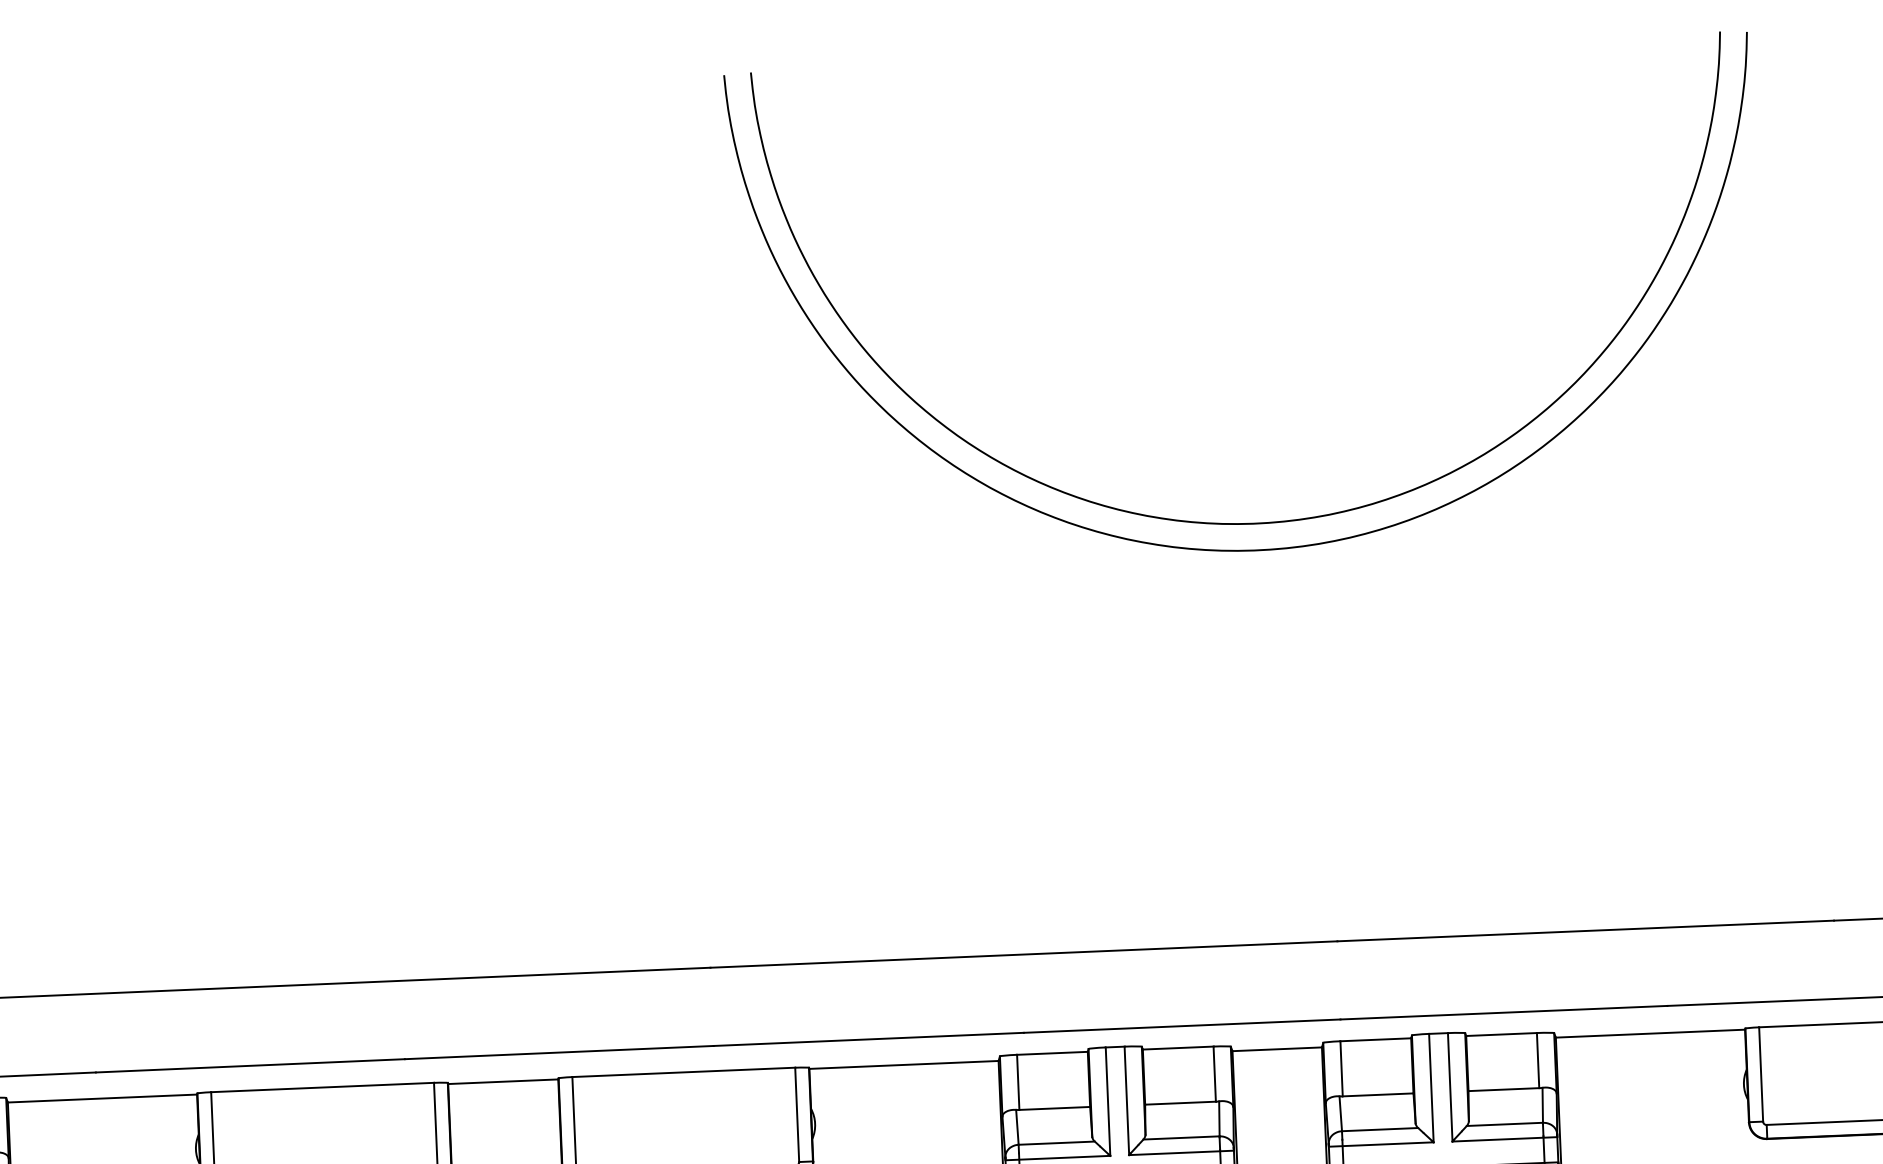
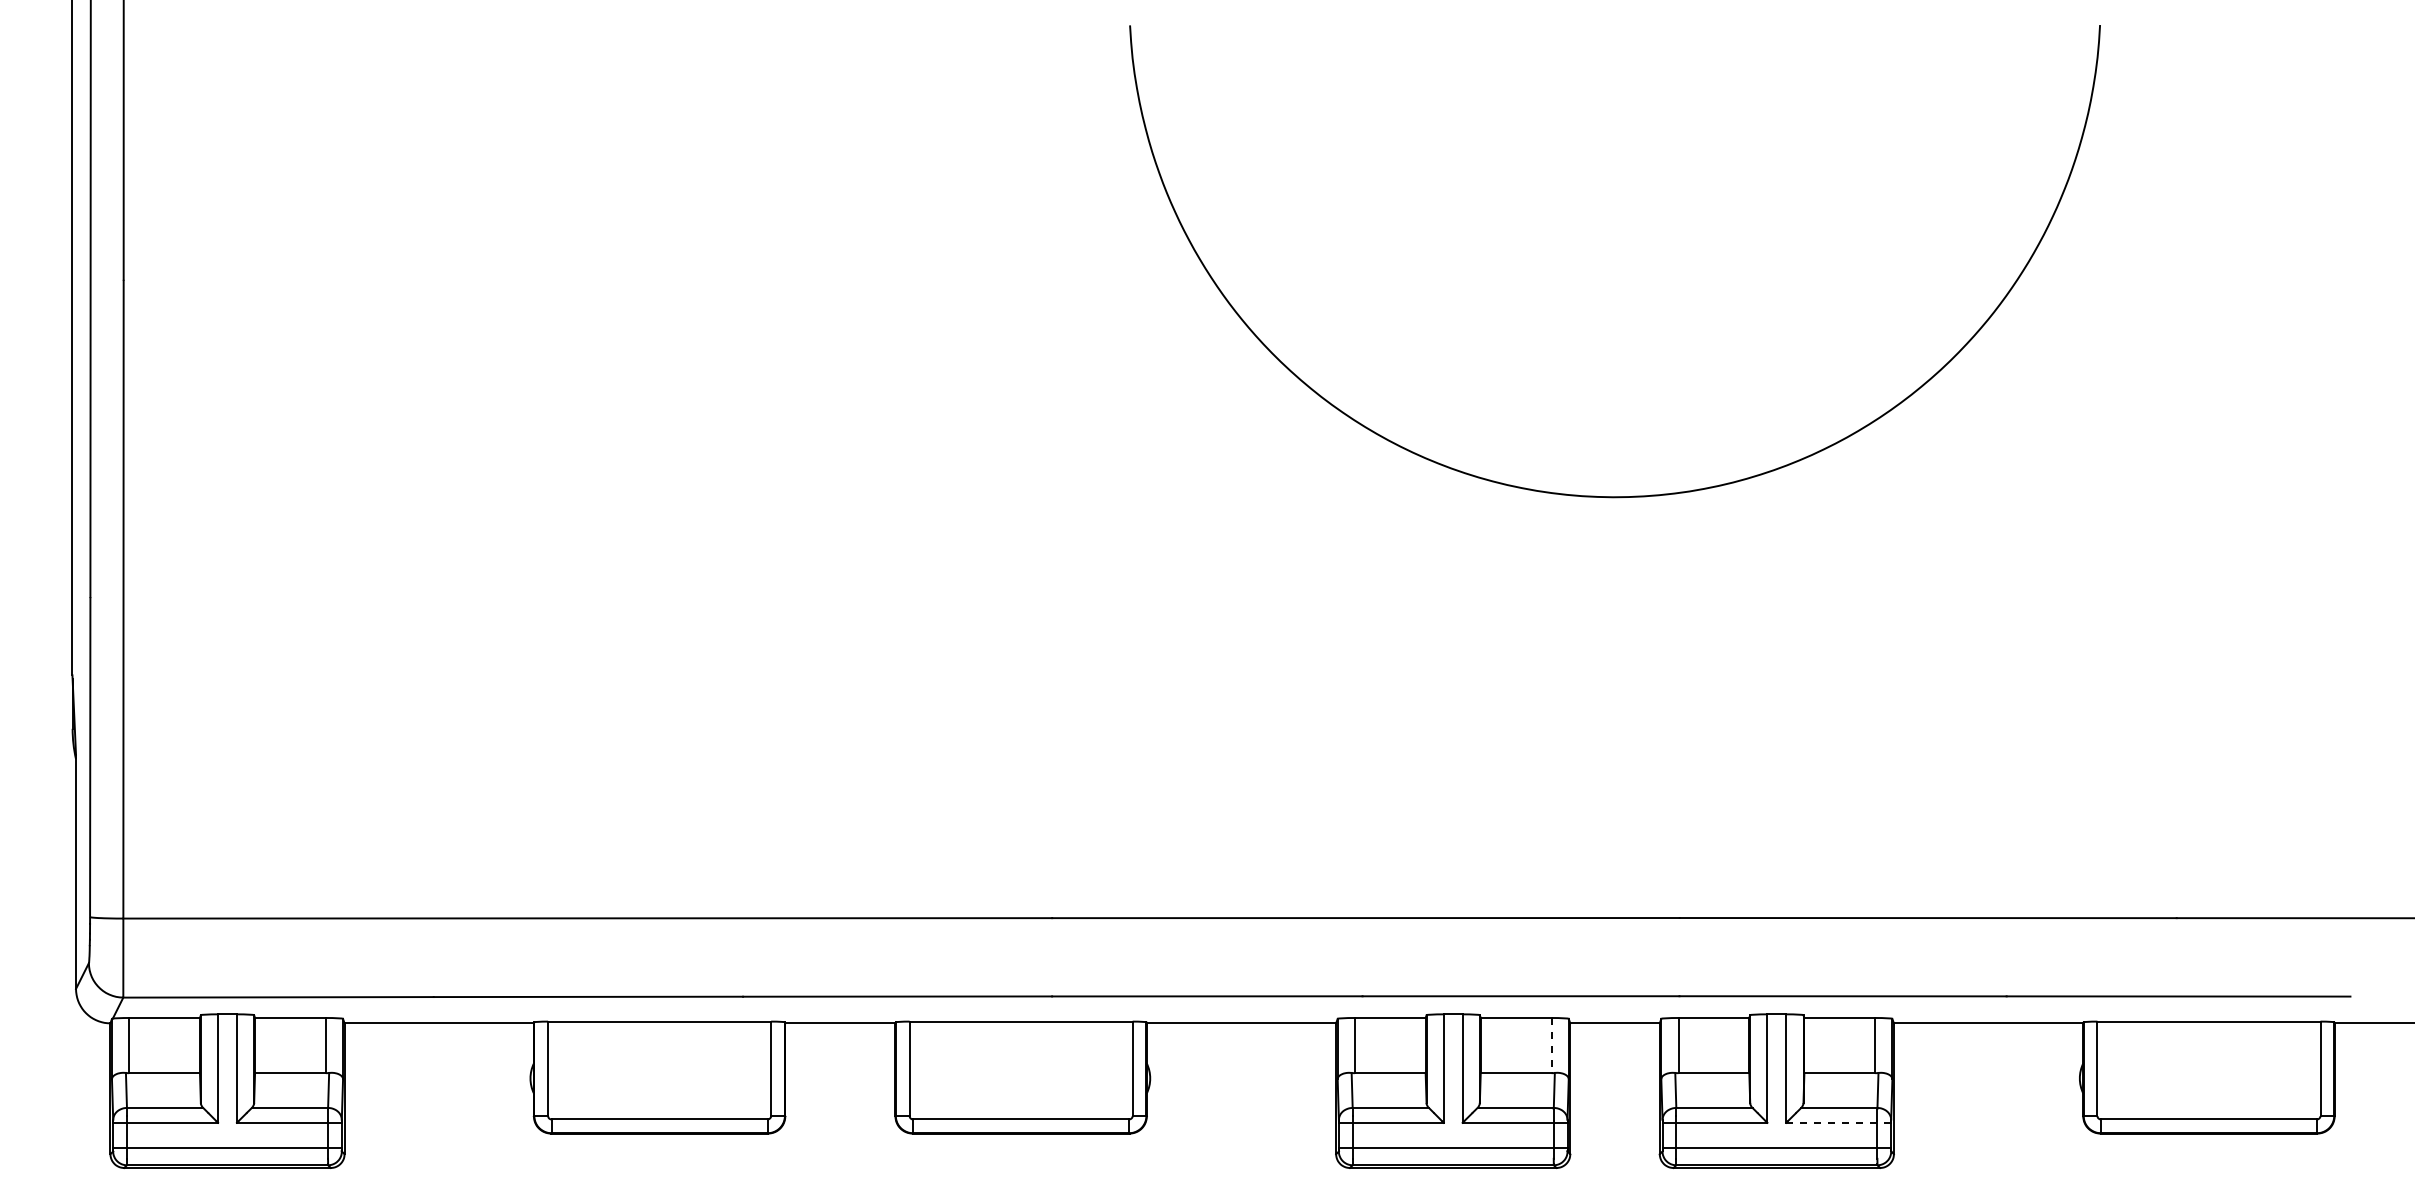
curve: (1242, 549) -> (1601, 522), removed
line: (1214, 1074) -> (1551, 1045), solid -> dashed
line: (1505, 1138) -> (1839, 1122), solid -> dashed

